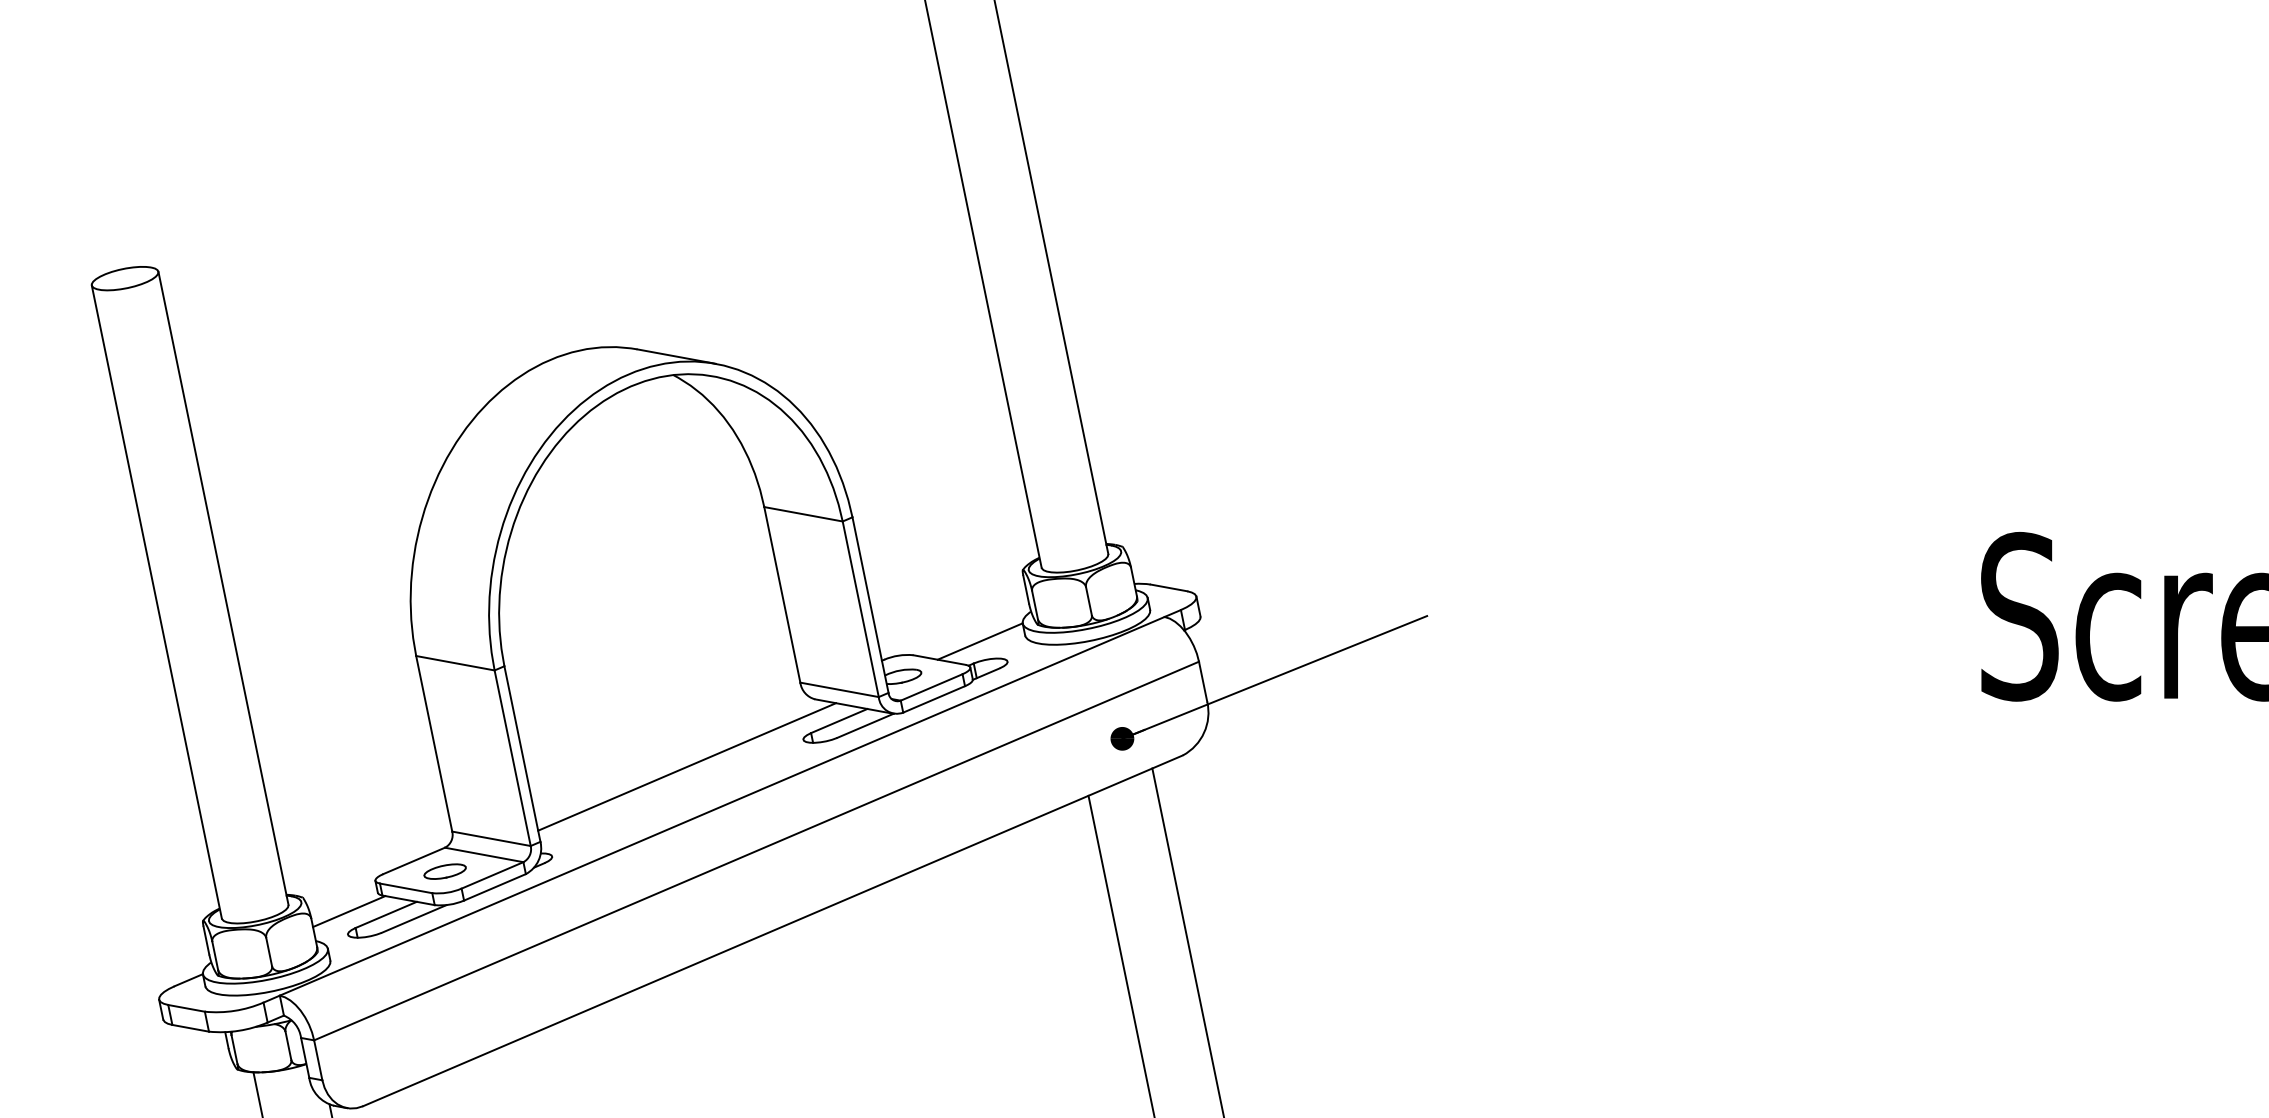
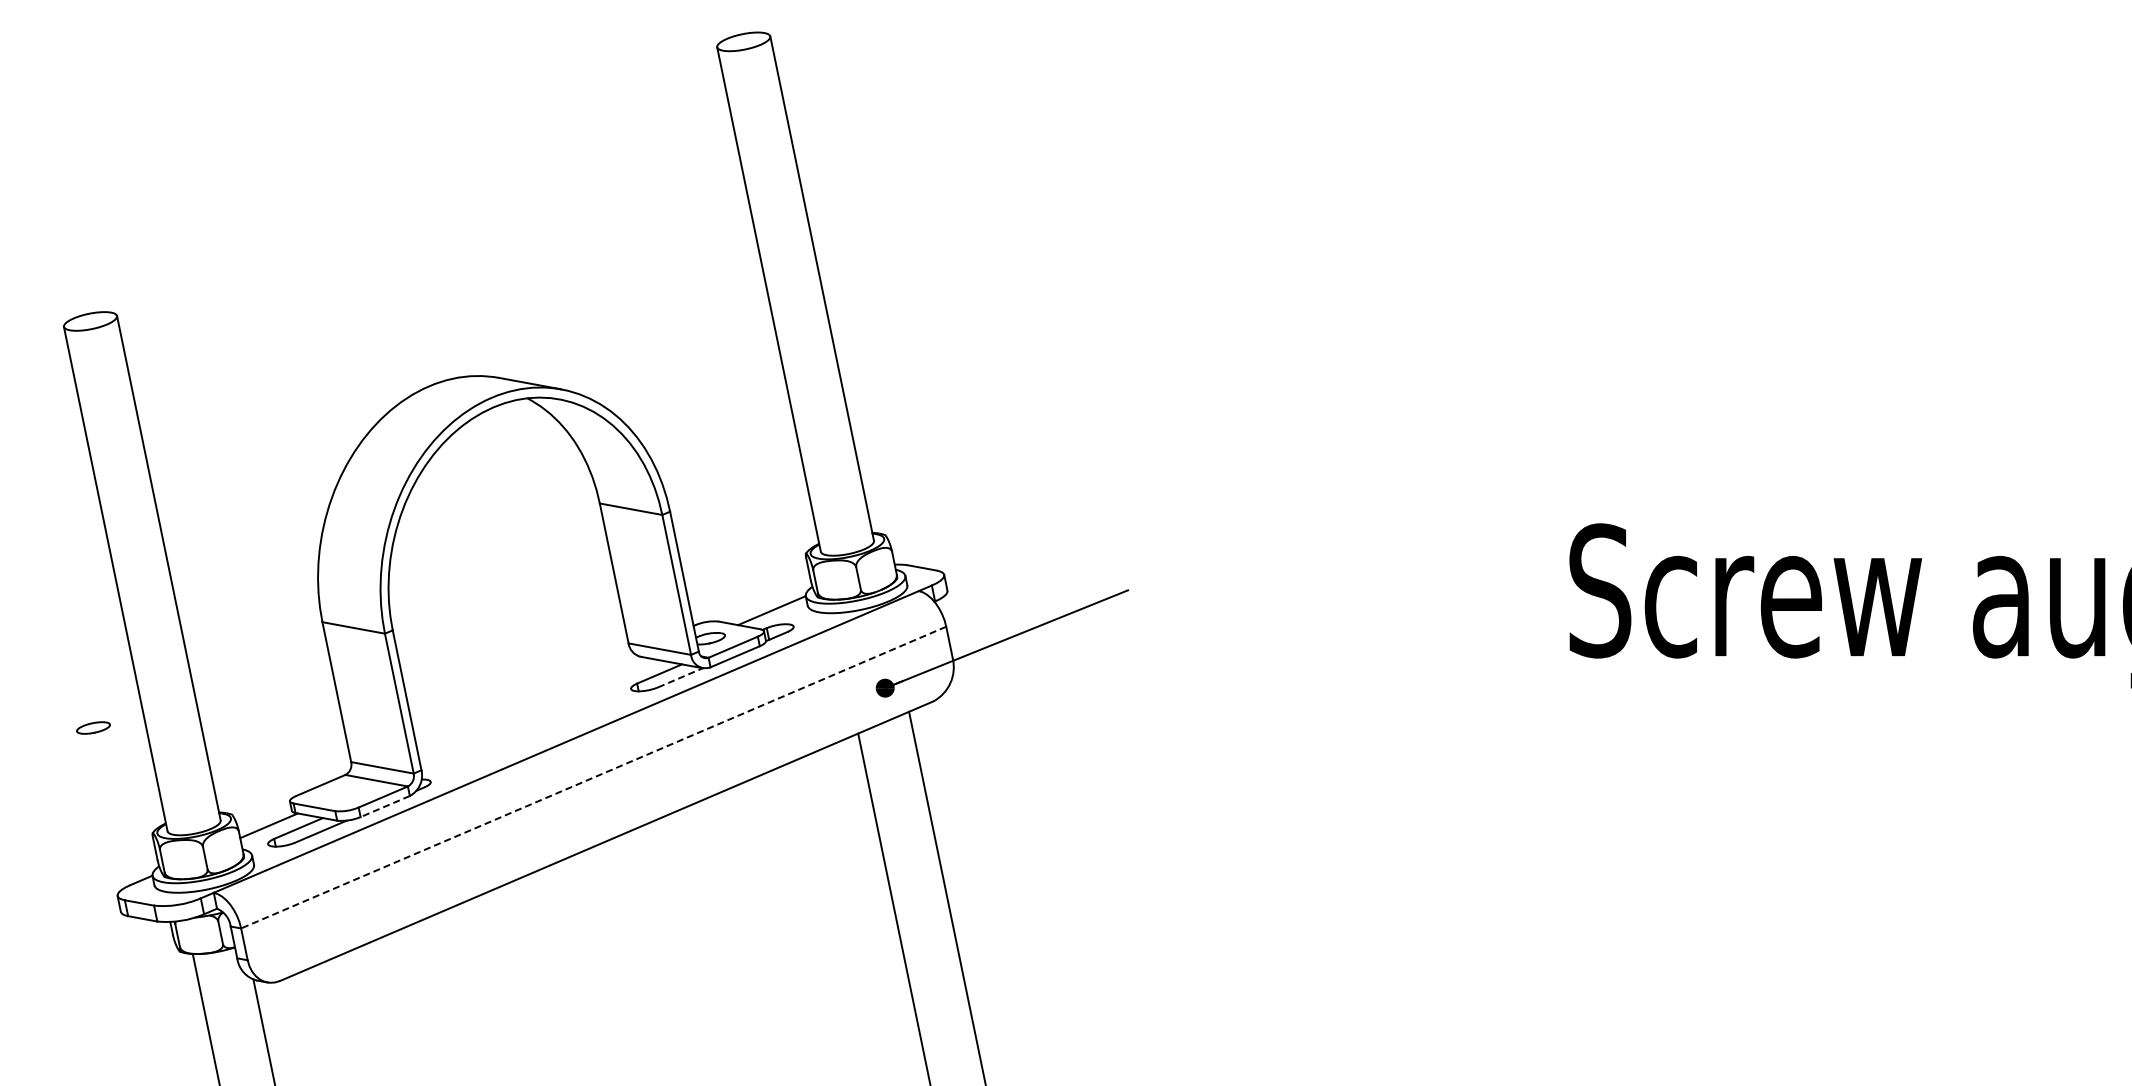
line: (865, 725) -> (680, 677), solid -> dashed
line: (687, 766) -> (538, 710), removed
line: (756, 850) -> (593, 777), solid -> dashed
part: (445, 870) -> (93, 727), moved
line: (495, 887) -> (385, 806), solid -> dashed

